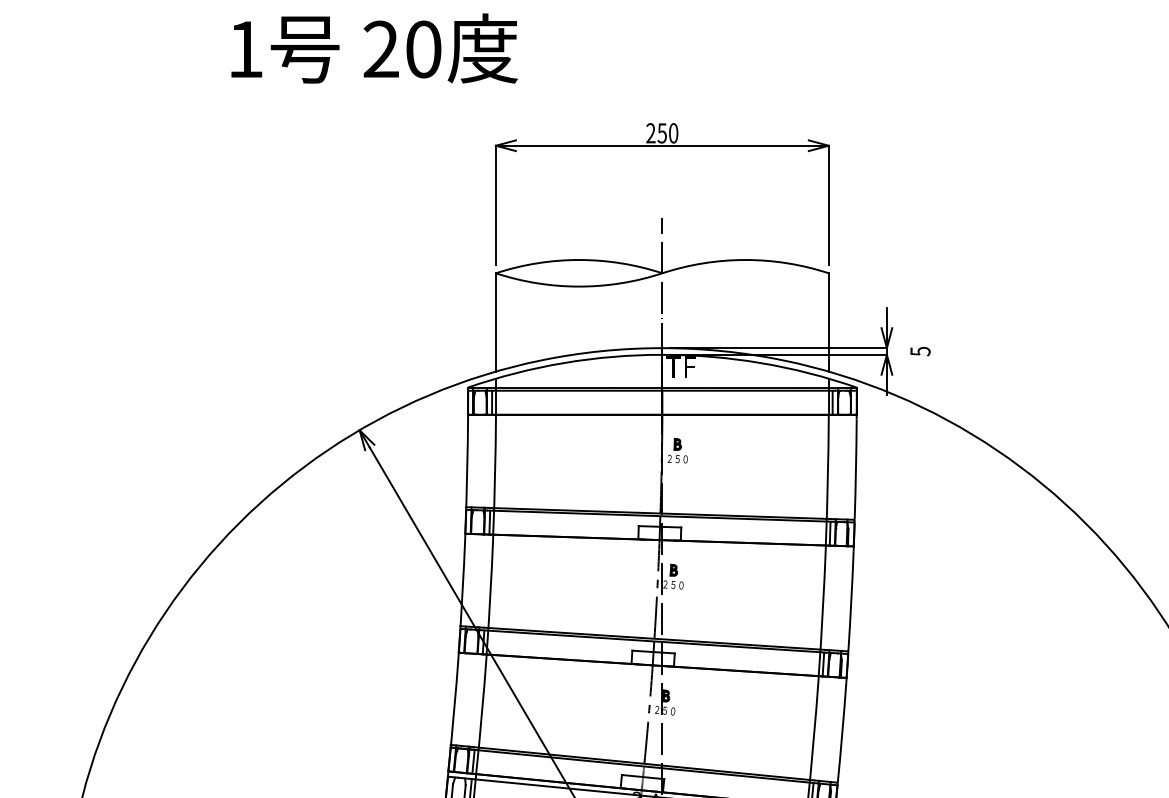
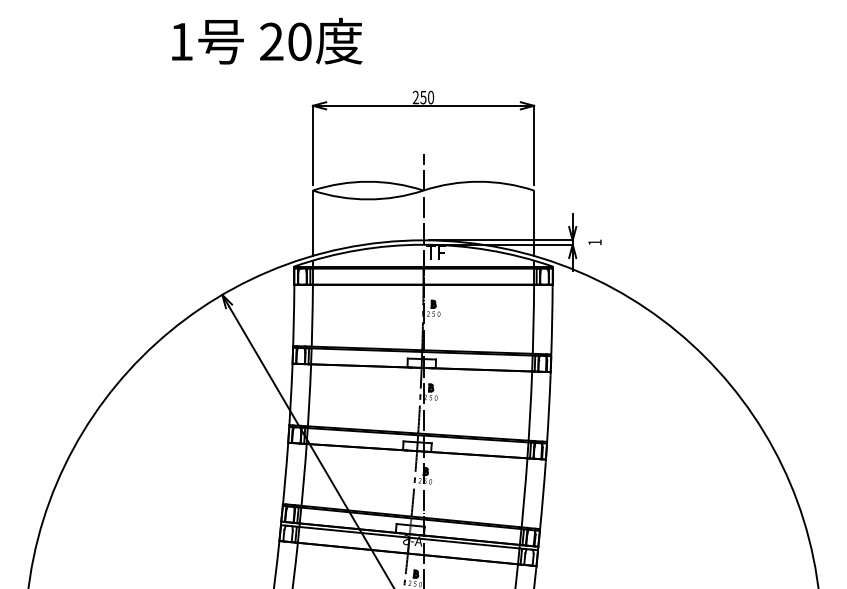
text: (374, 47) -> (267, 40), moved
text: (919, 351) -> (594, 242), 5 -> 1

